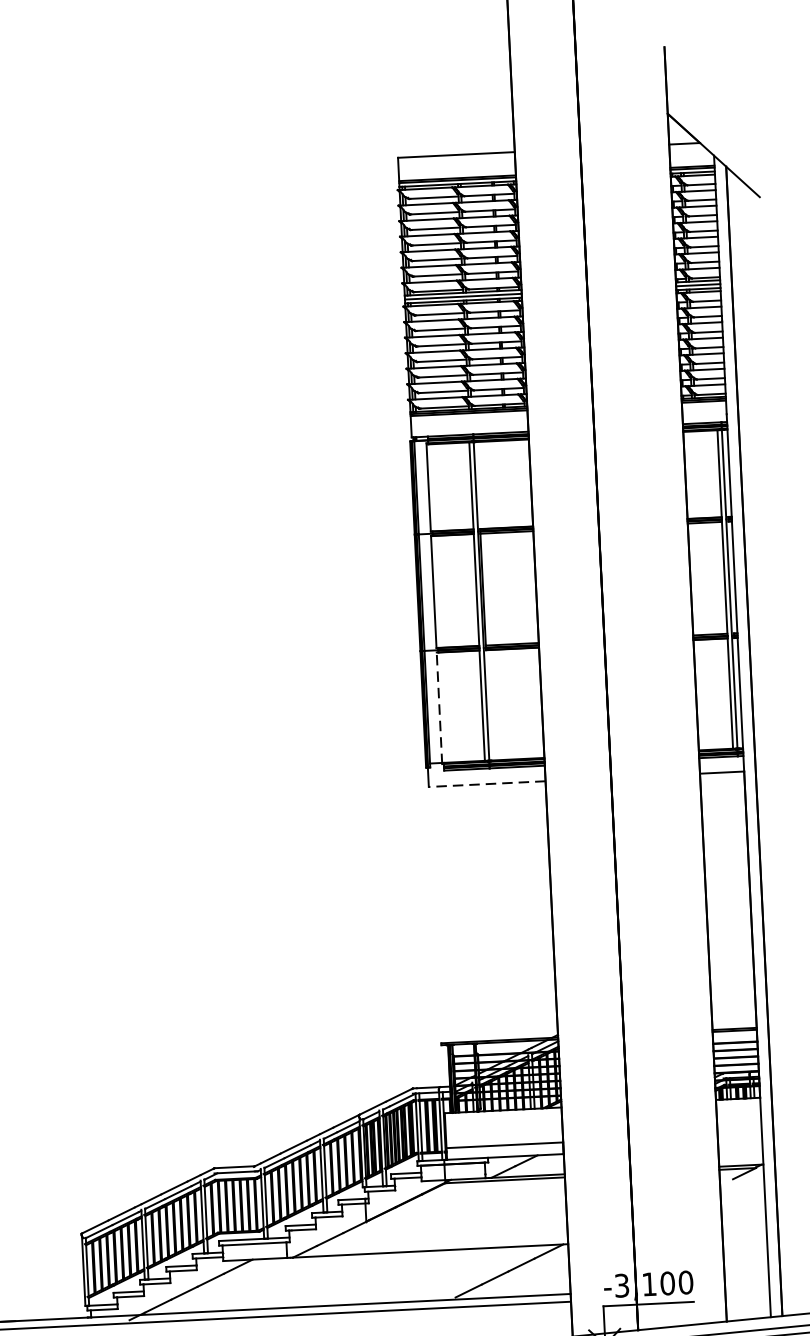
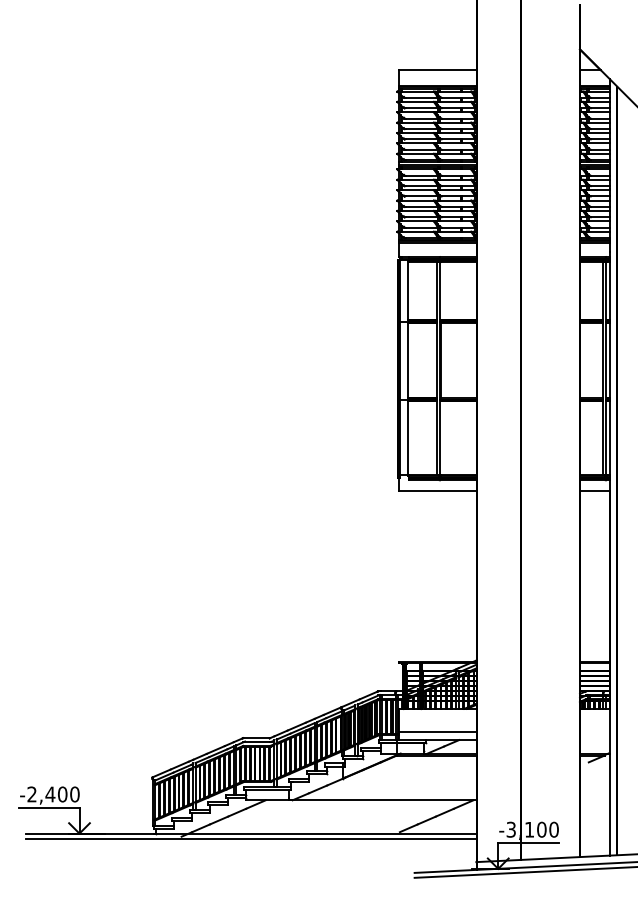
line: (439, 708) -> (408, 438), dashed -> solid
line: (486, 783) -> (437, 490), dashed -> solid

